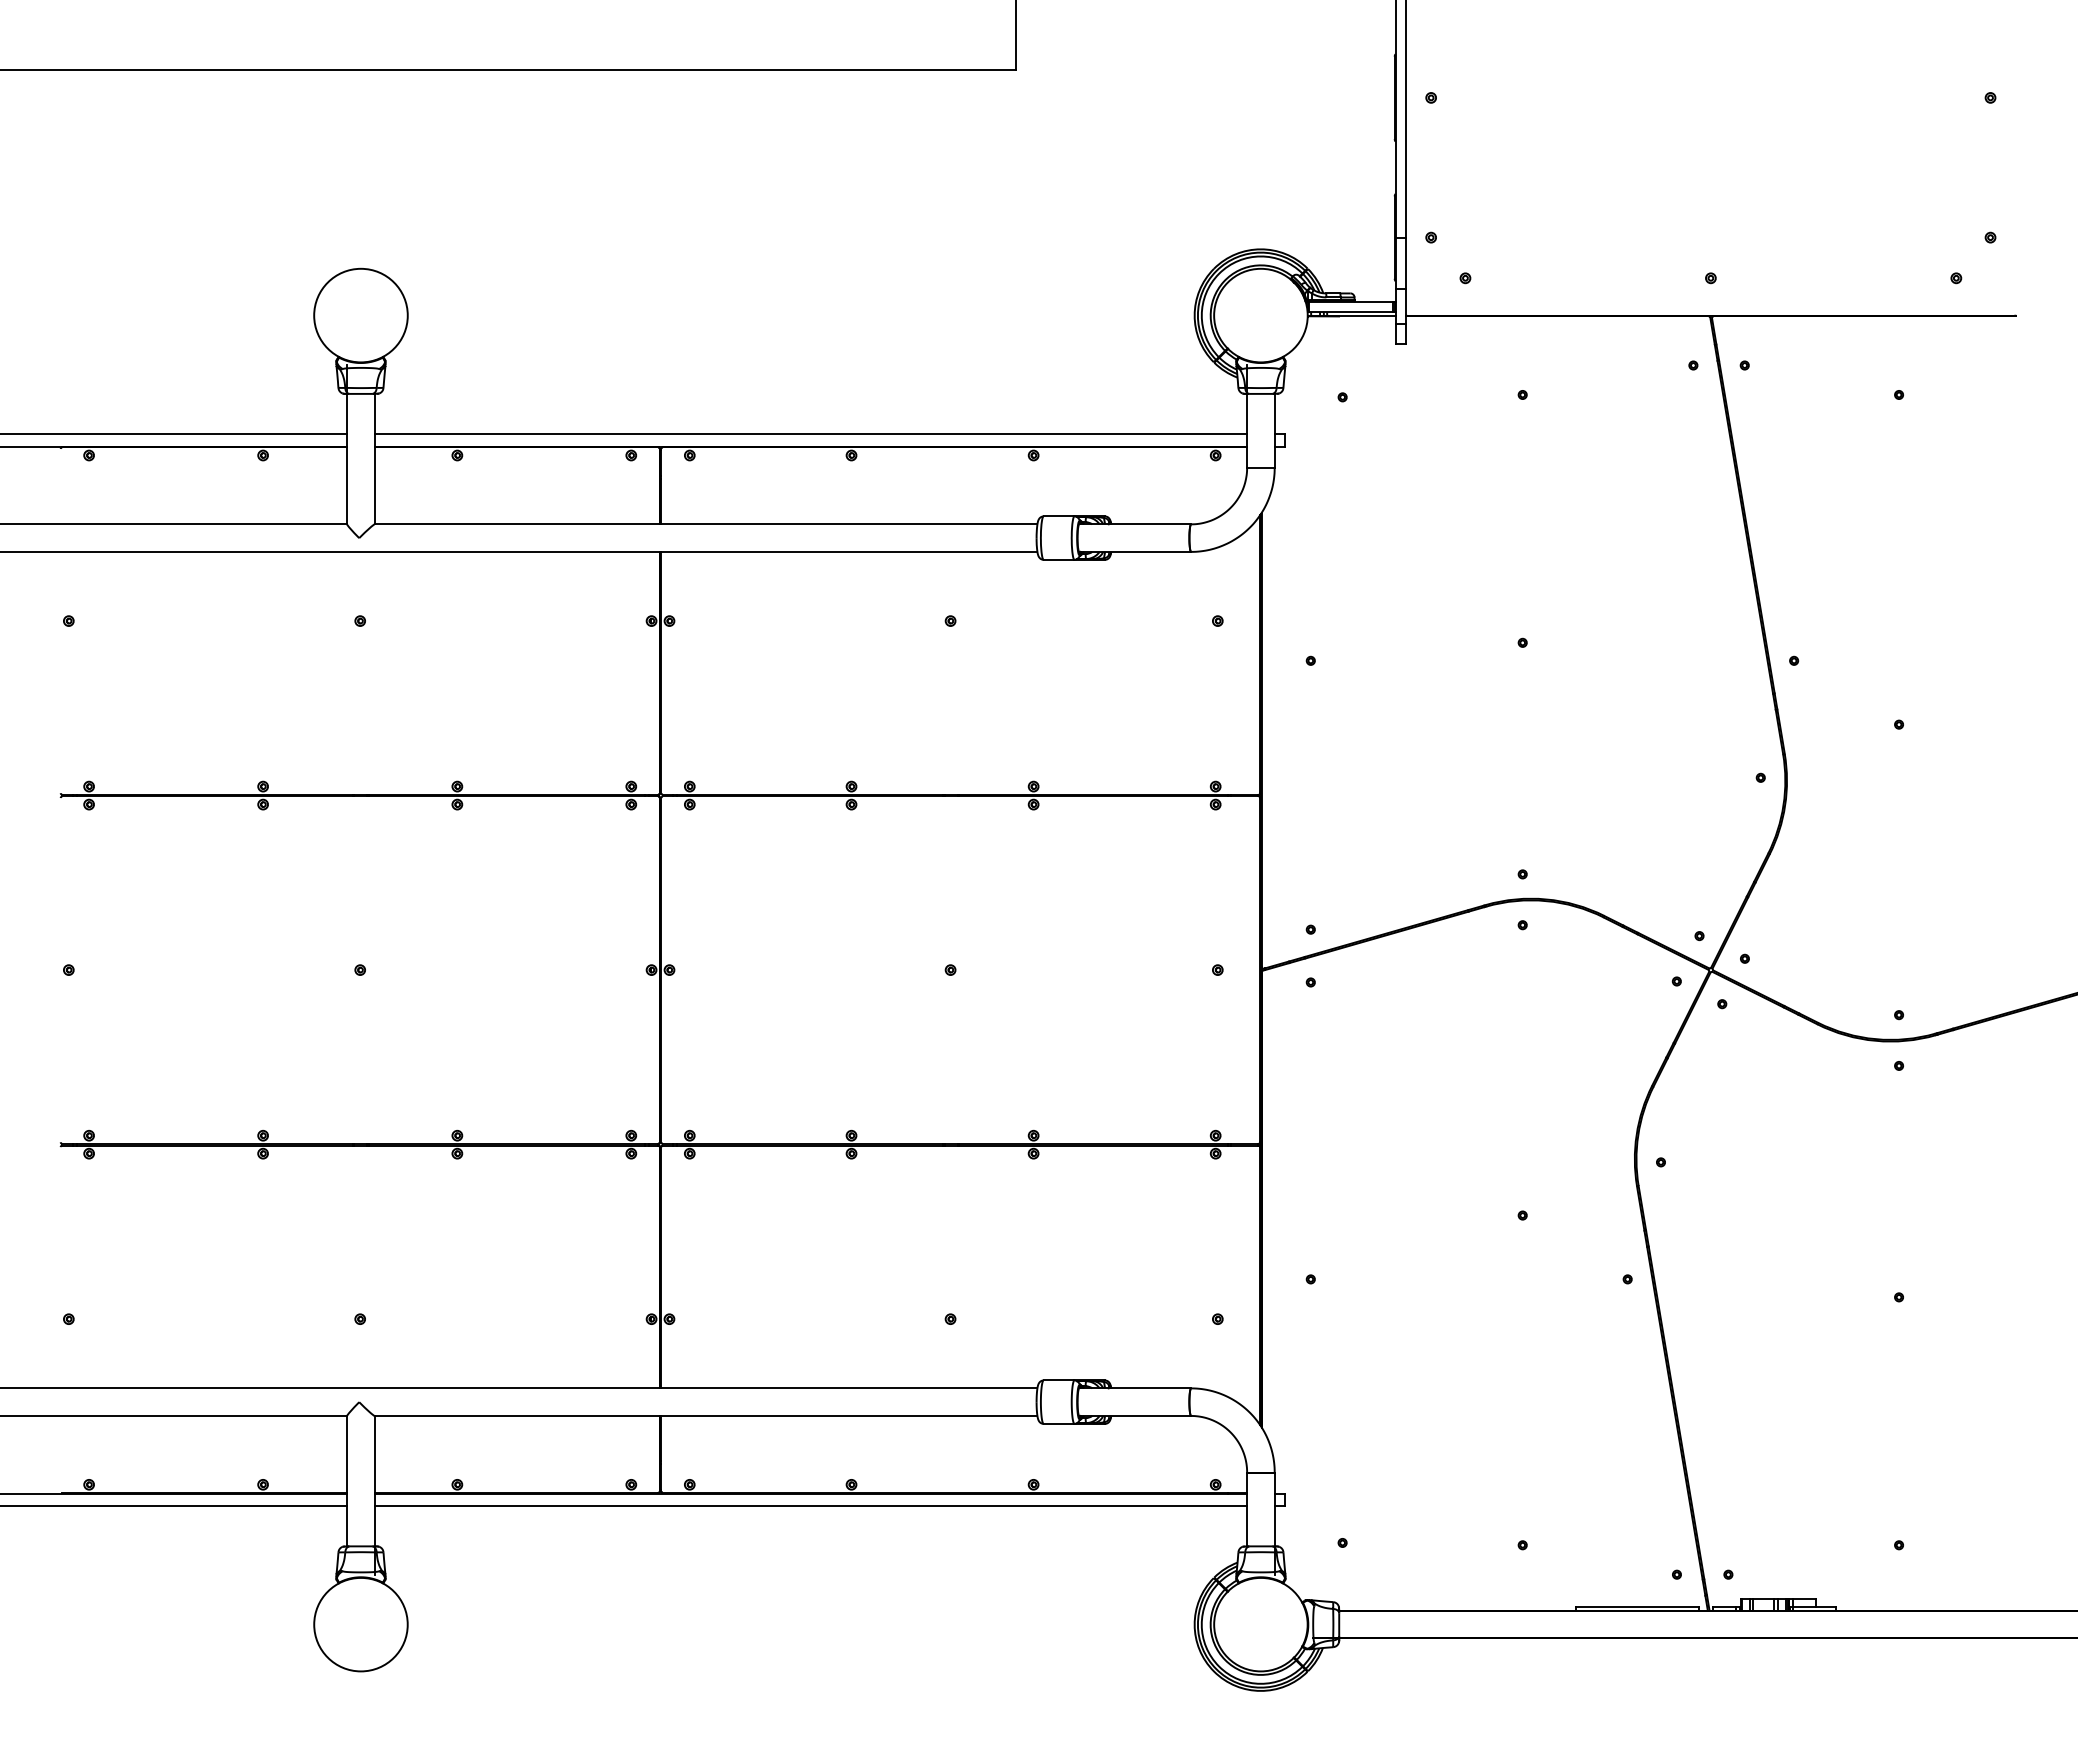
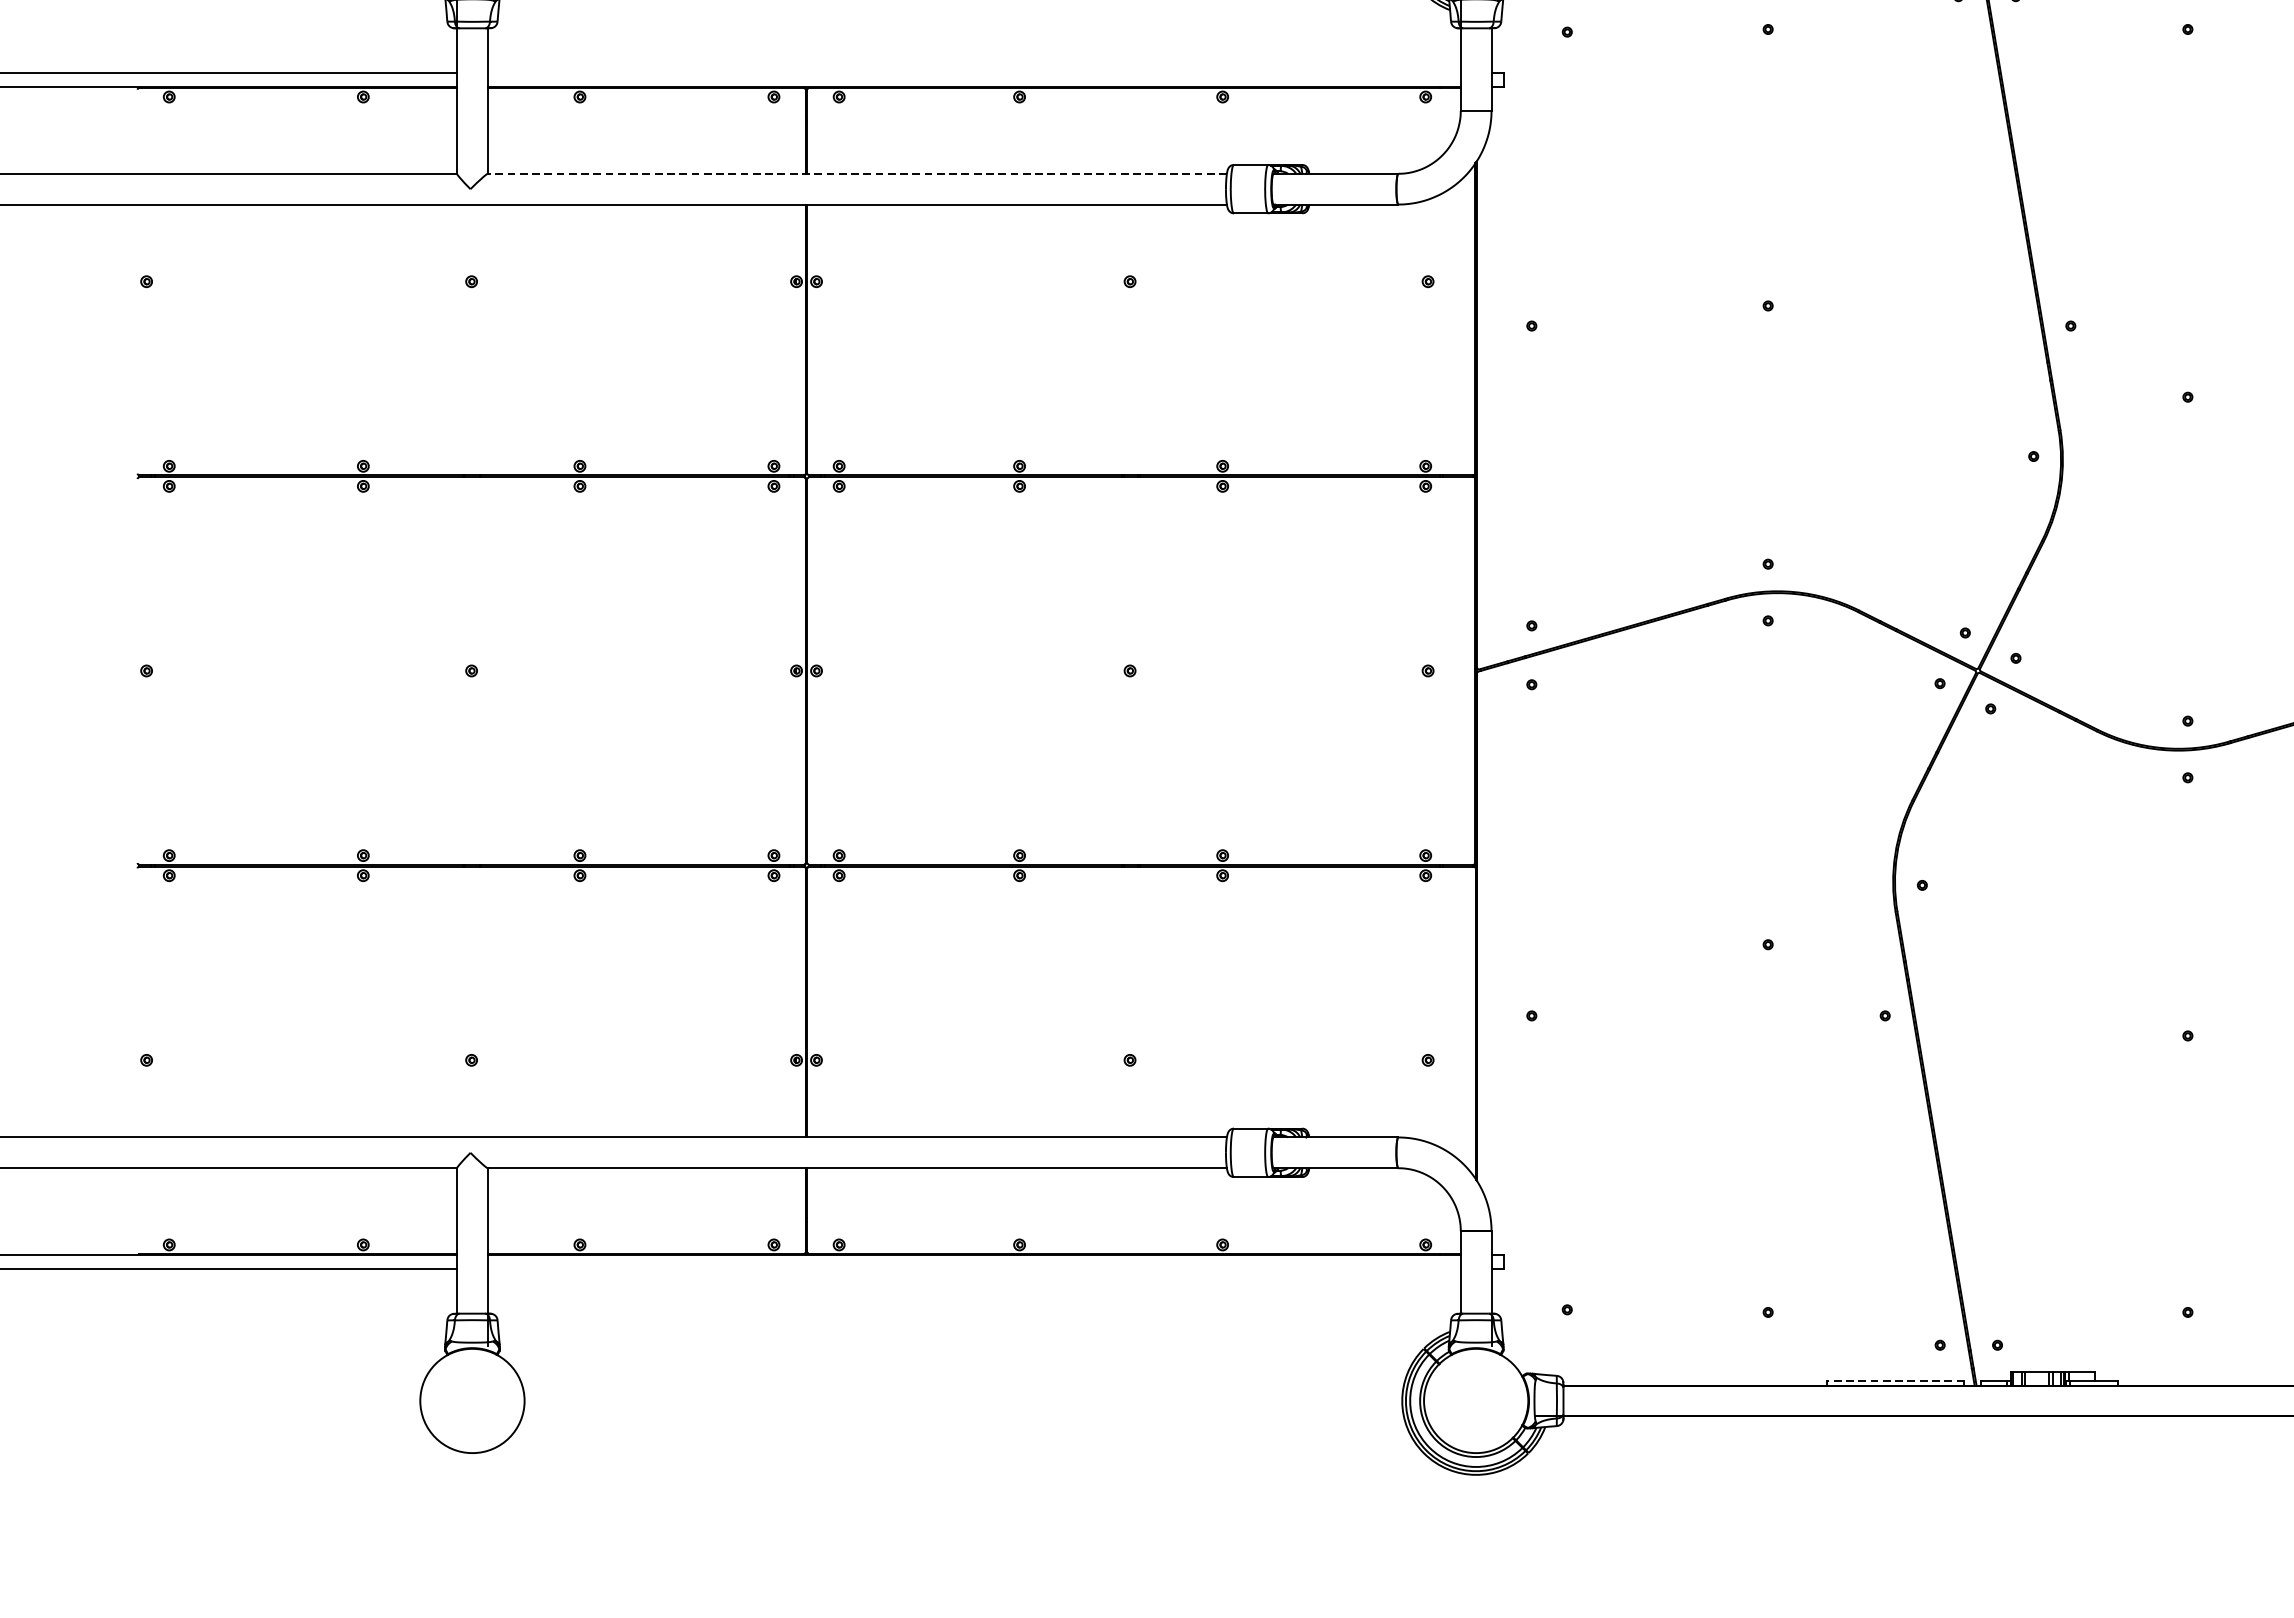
line: (810, 434) -> (973, 73), removed
line: (705, 524) -> (856, 173), solid -> dashed
line: (810, 1506) -> (973, 1269), removed
line: (1636, 1606) -> (1895, 1380), solid -> dashed

